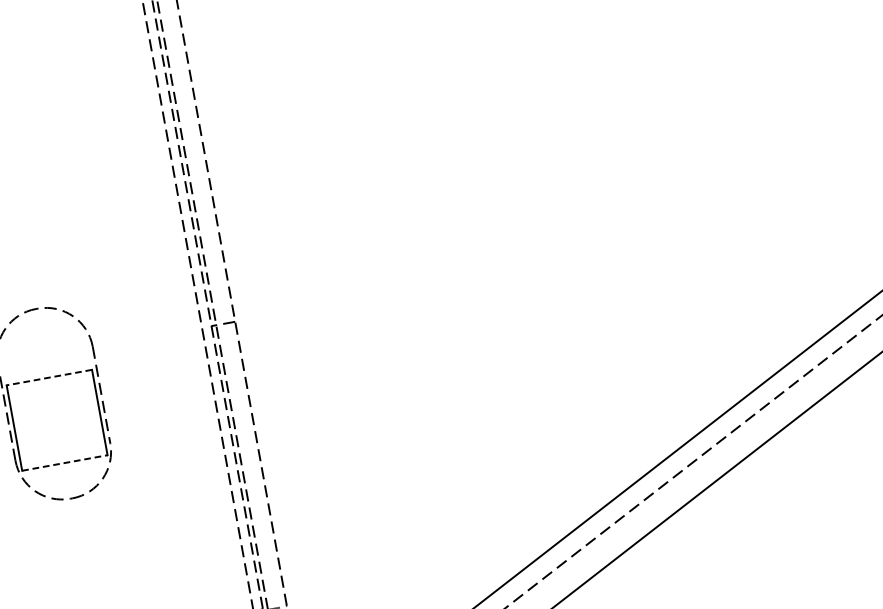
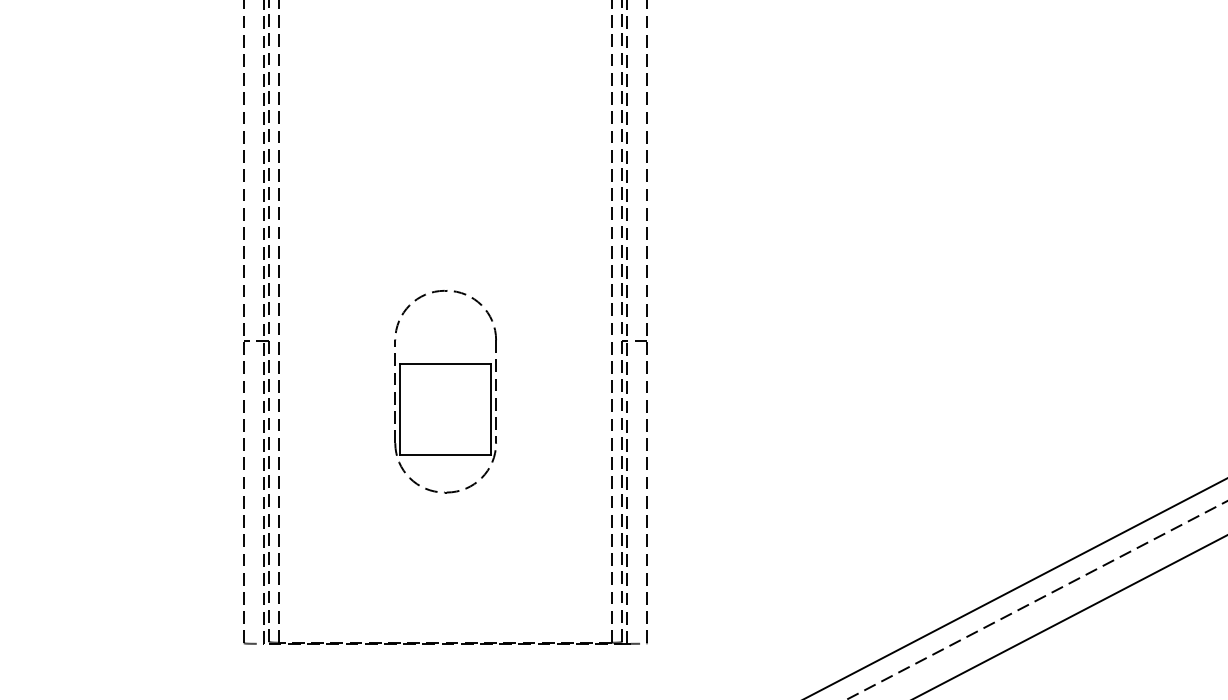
line: (49, 377) -> (445, 363), dashed -> solid
line: (65, 462) -> (446, 454), dashed -> solid

